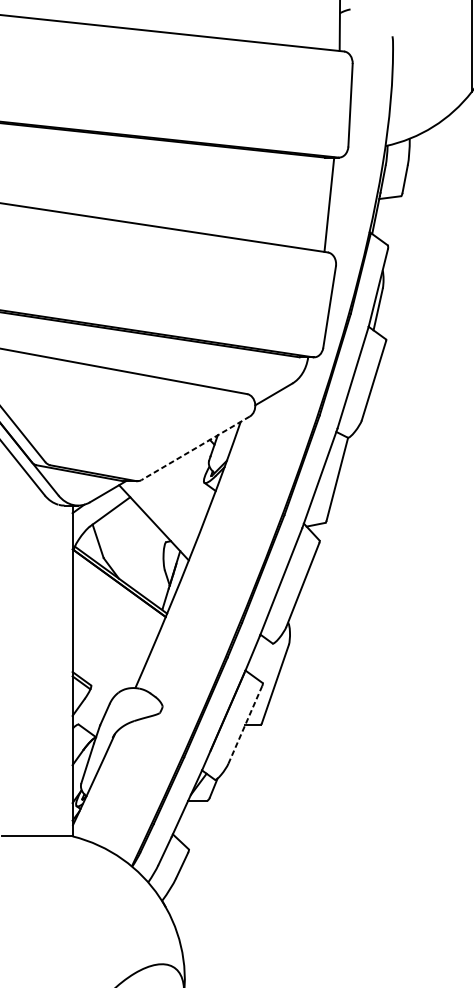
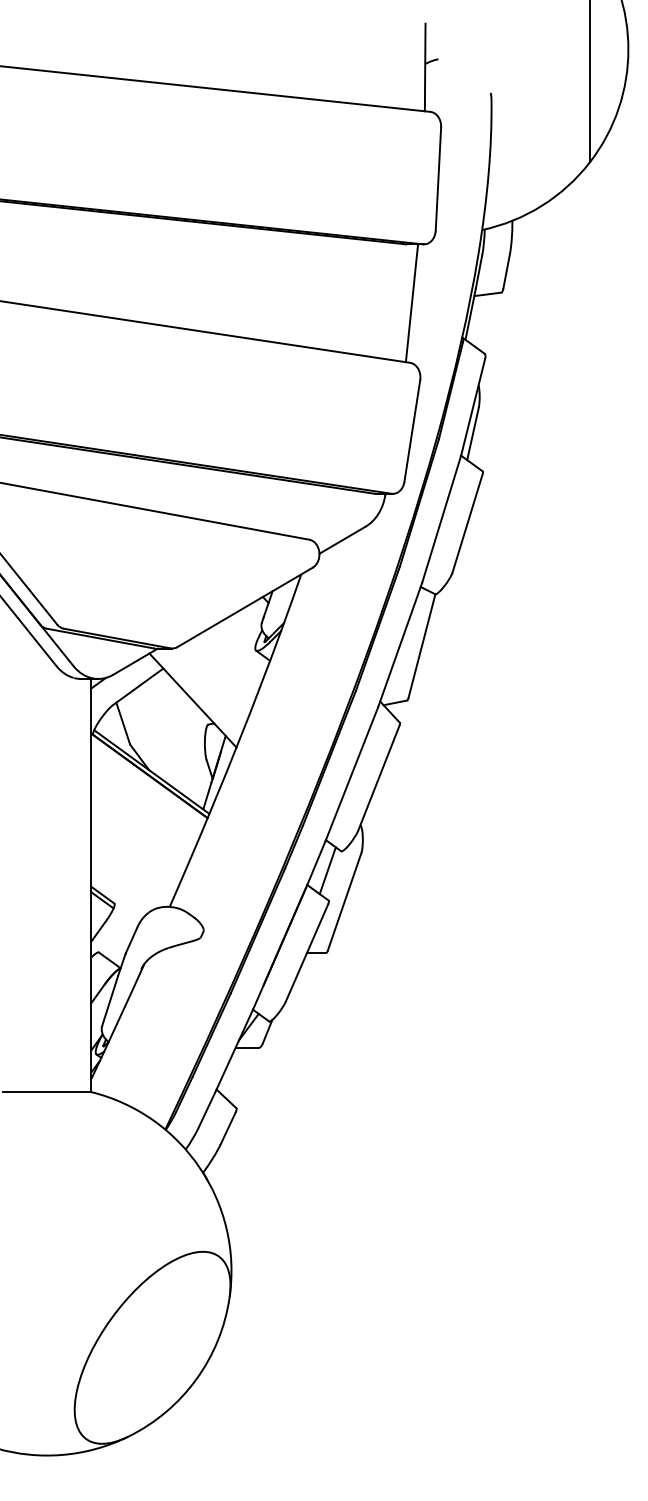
line: (195, 448) -> (244, 607), dashed -> solid
line: (261, 658) -> (327, 870), added
line: (245, 724) -> (307, 952), dashed -> solid

